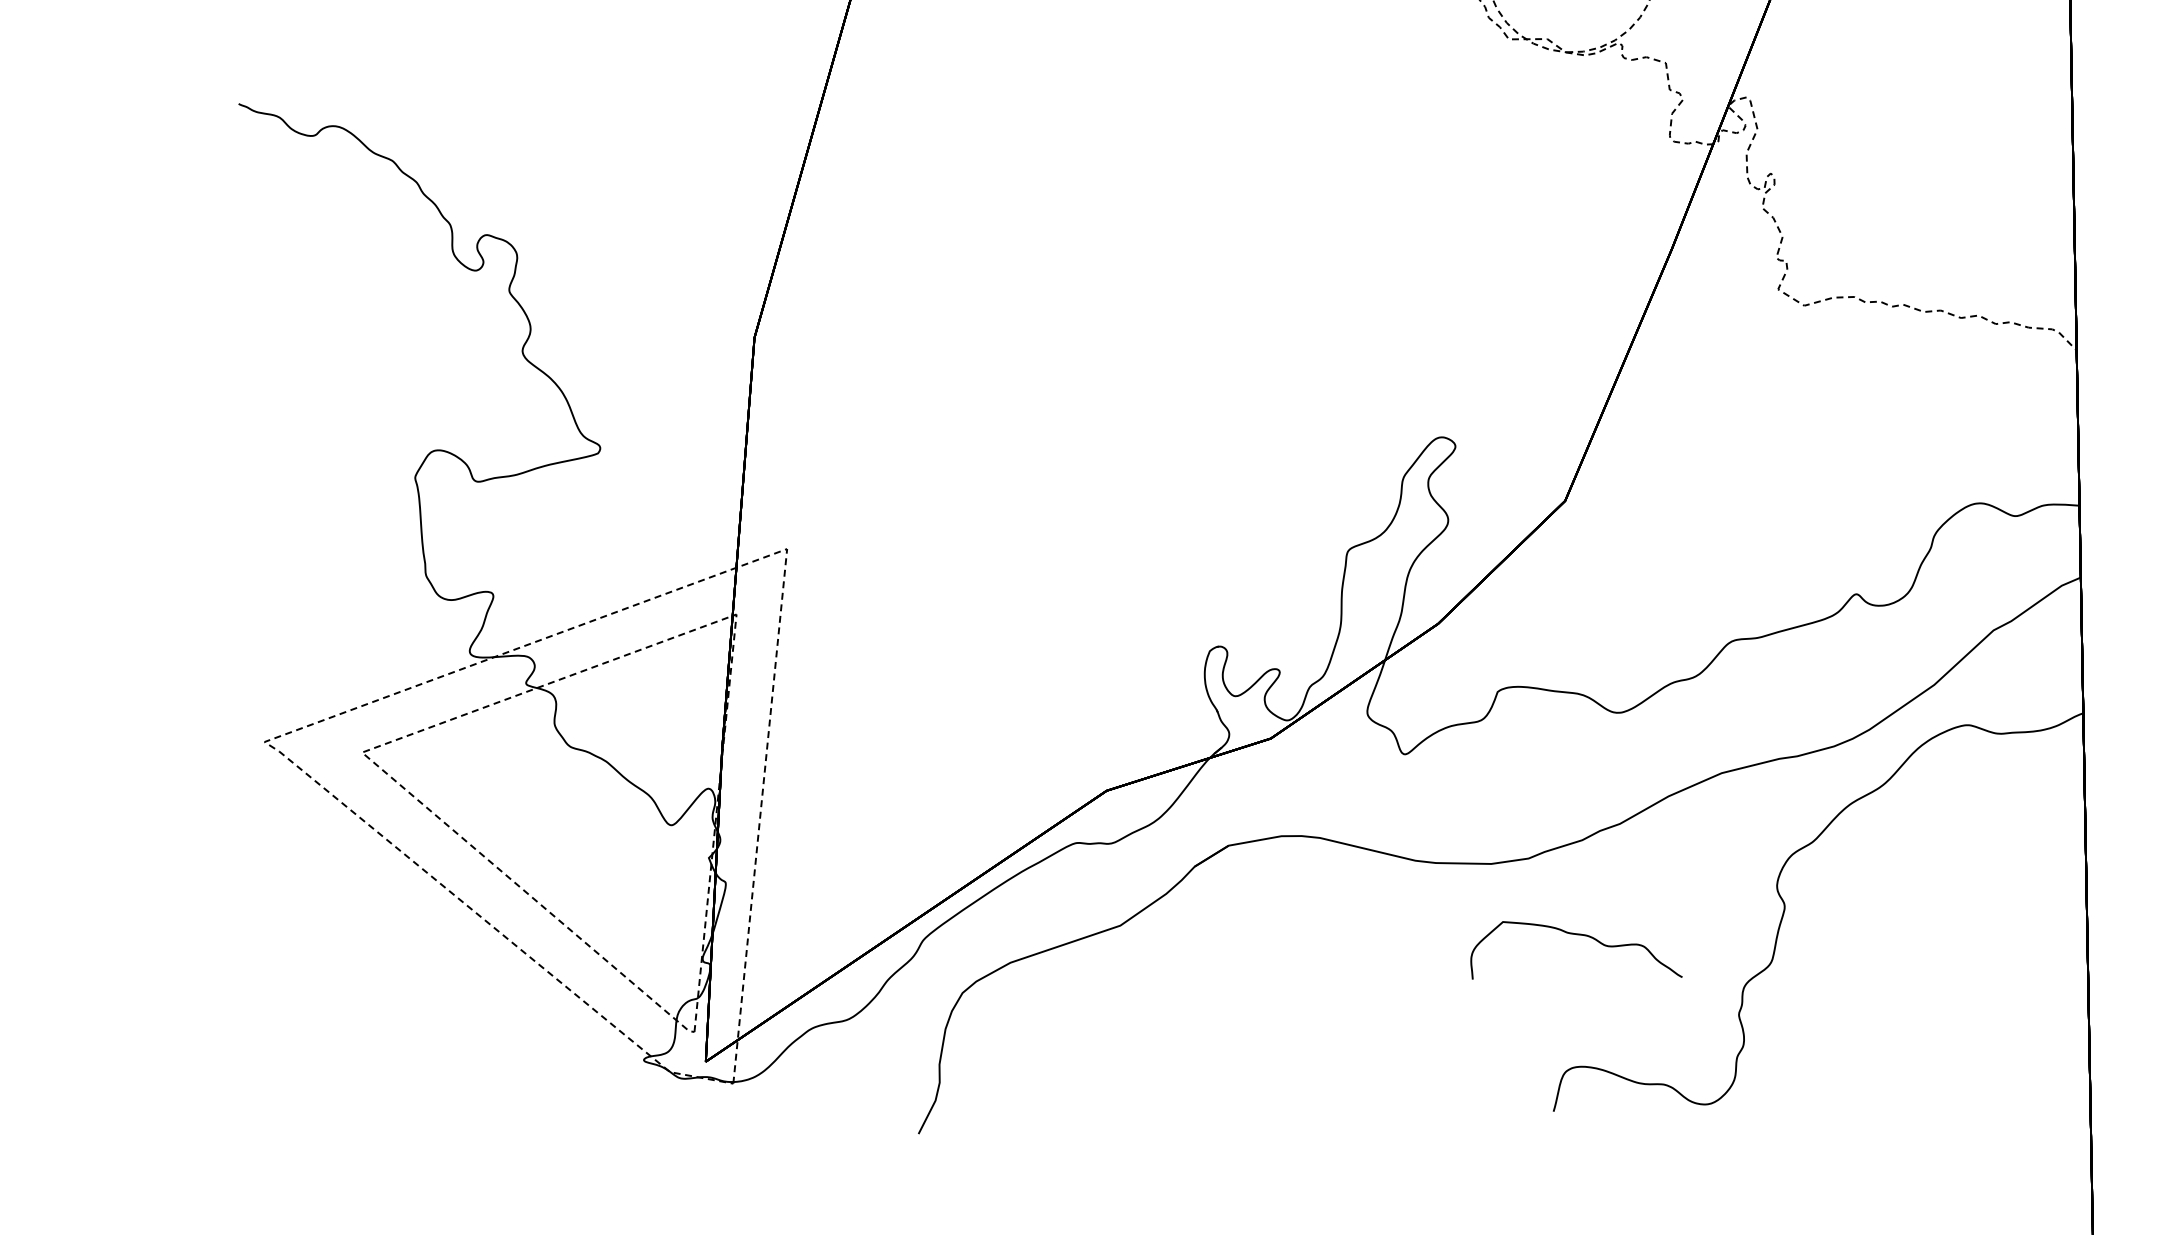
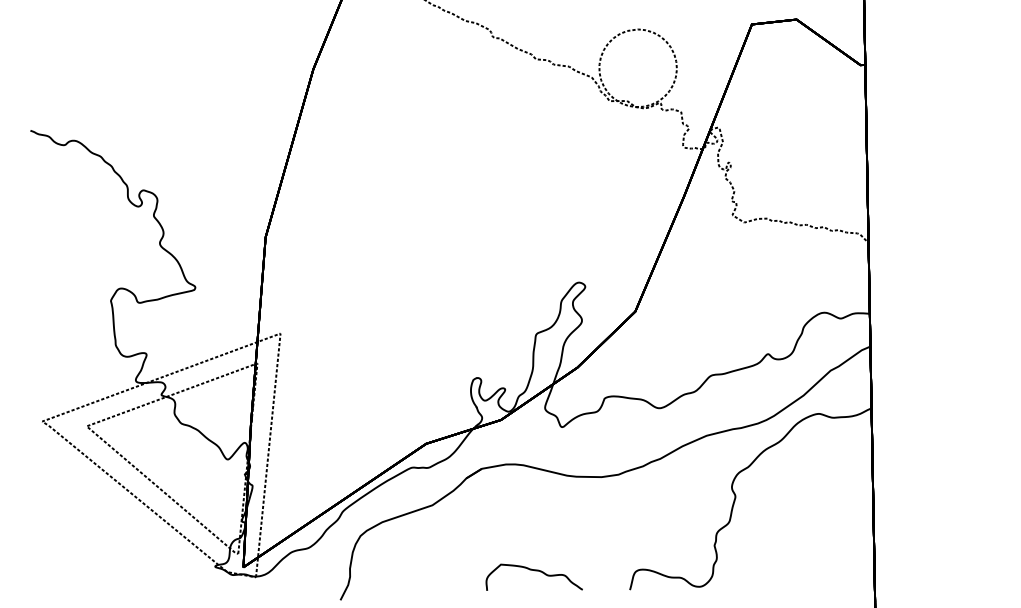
curve: (1576, 937) -> (534, 571), moved

